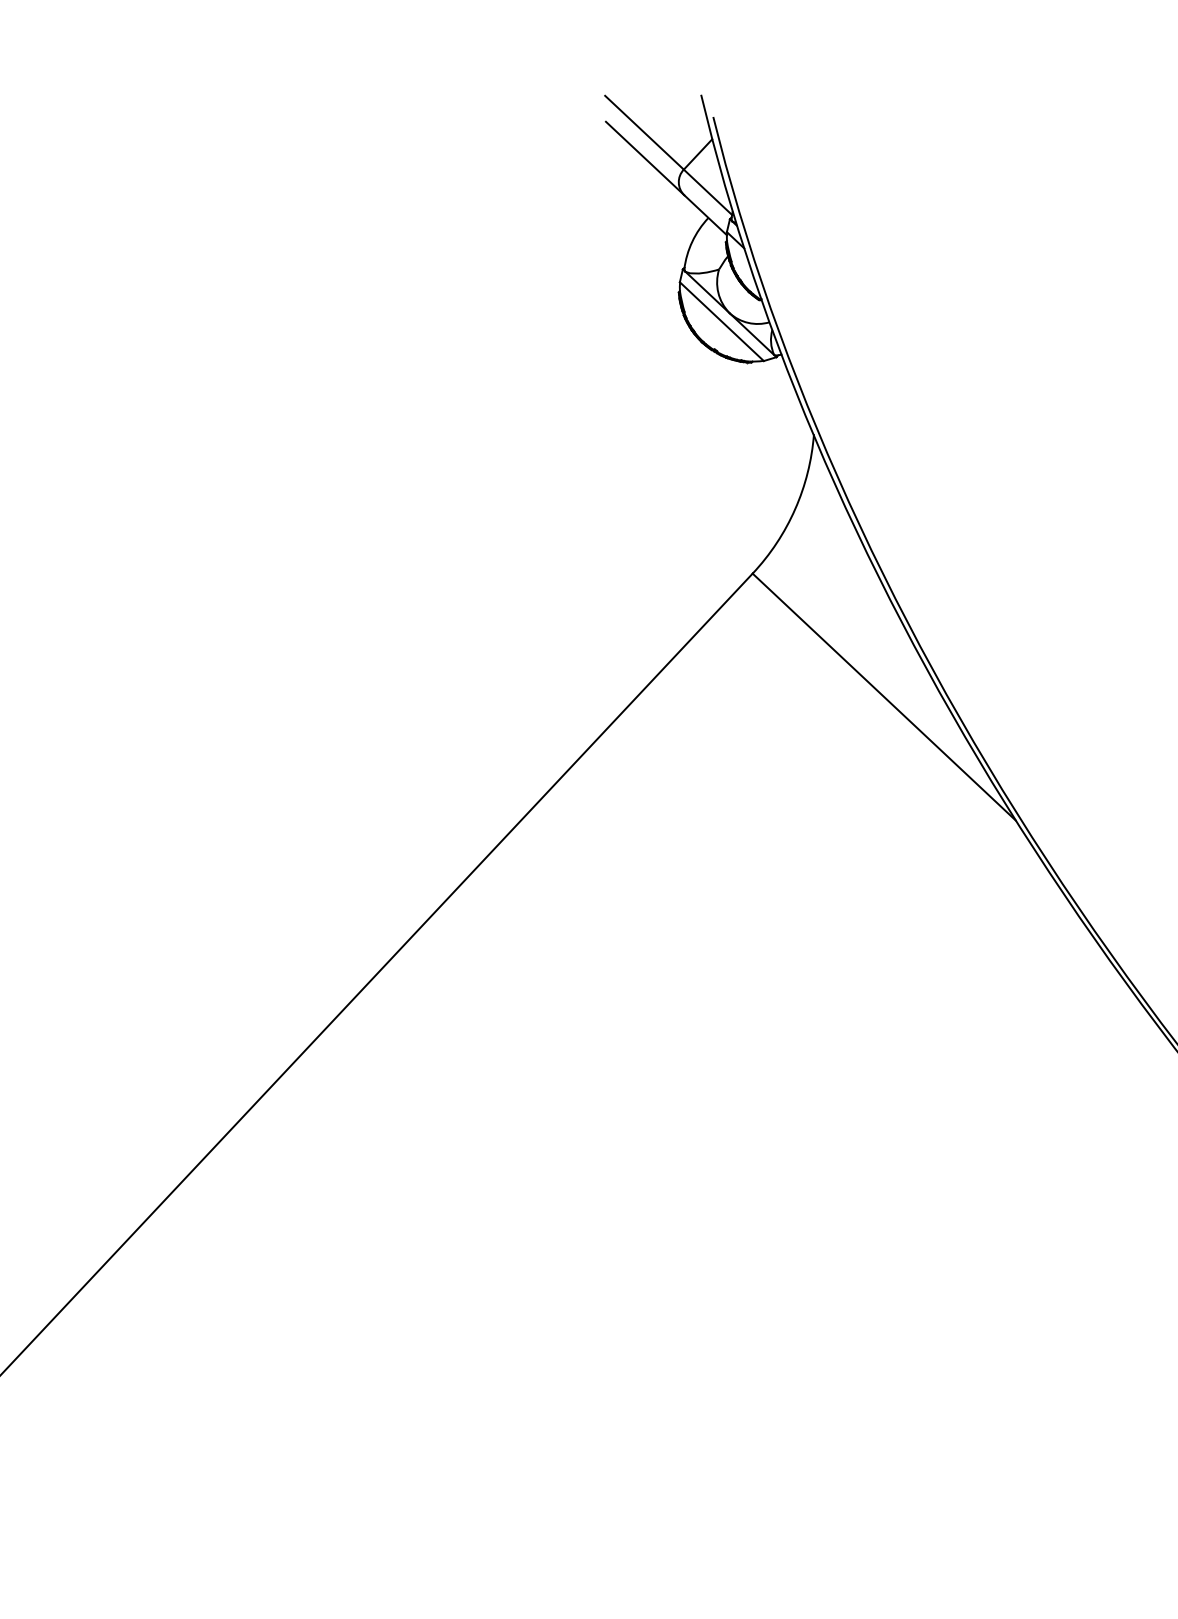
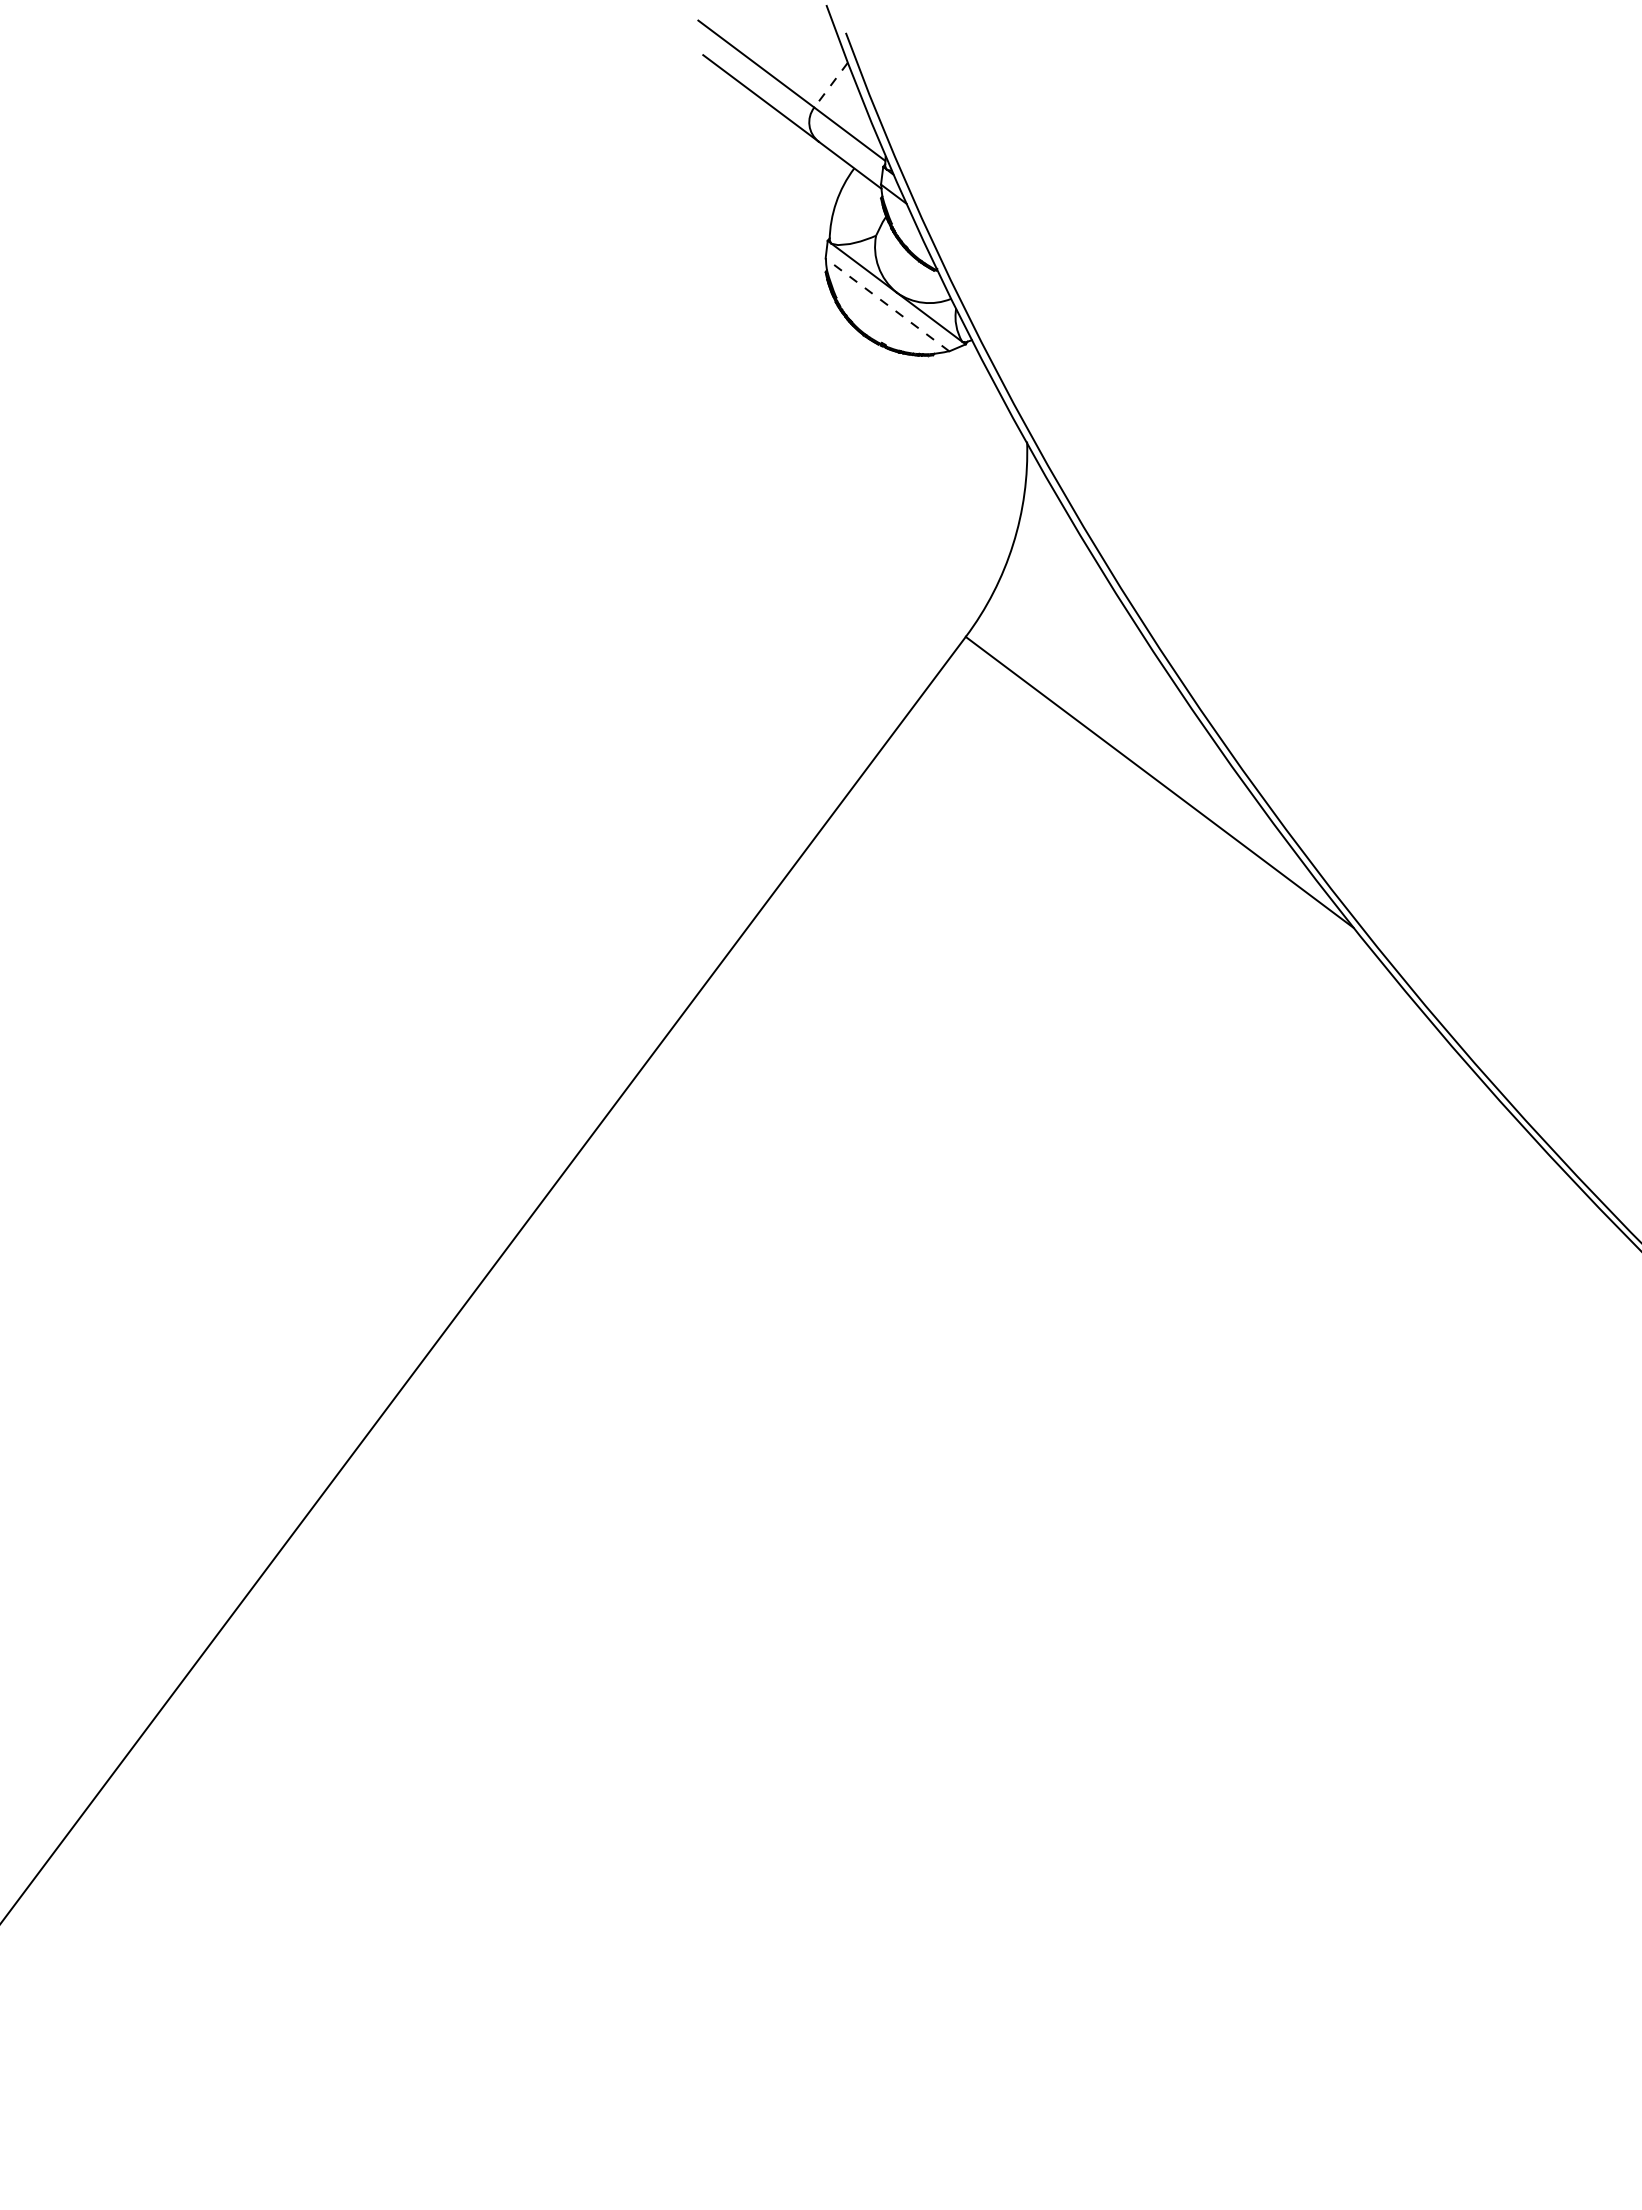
line: (698, 154) -> (831, 85), solid -> dashed
line: (721, 321) -> (887, 304), solid -> dashed

